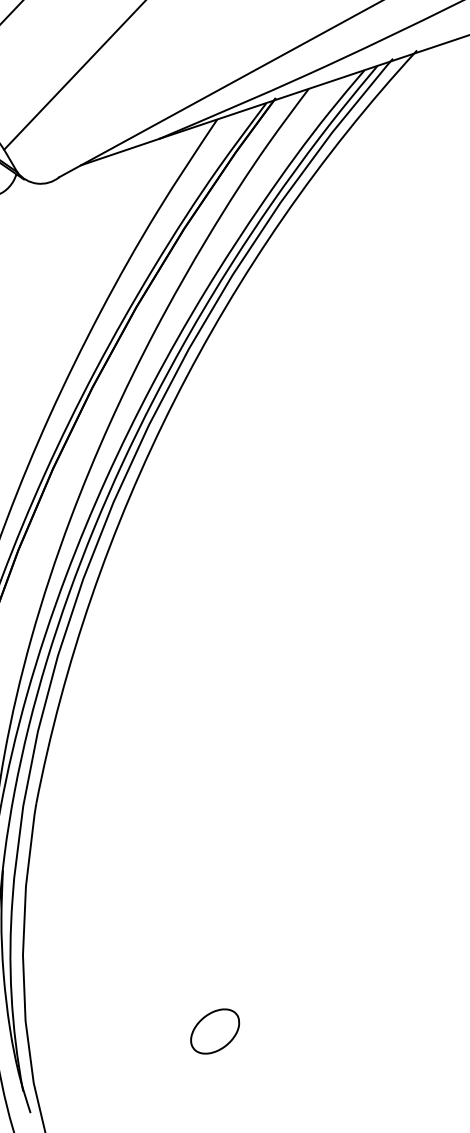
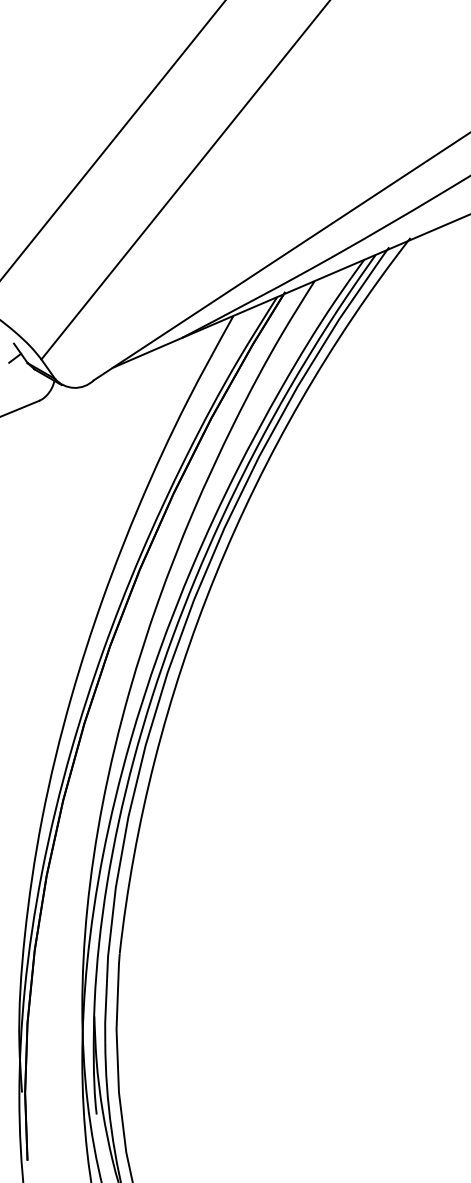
part: (214, 1031) -> (299, 1147), removed

